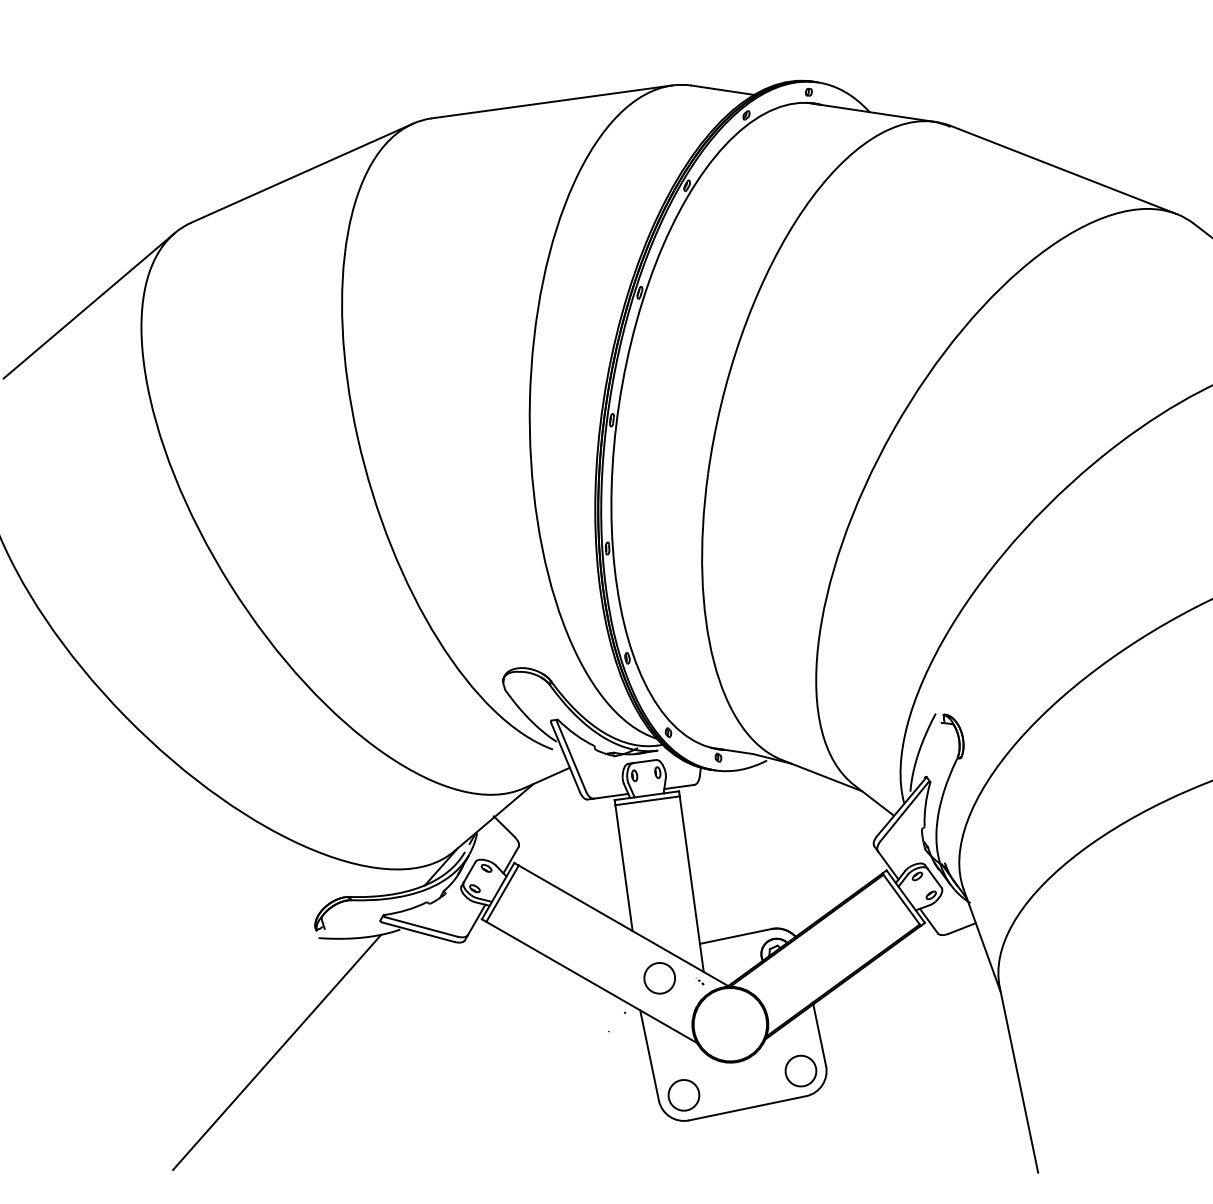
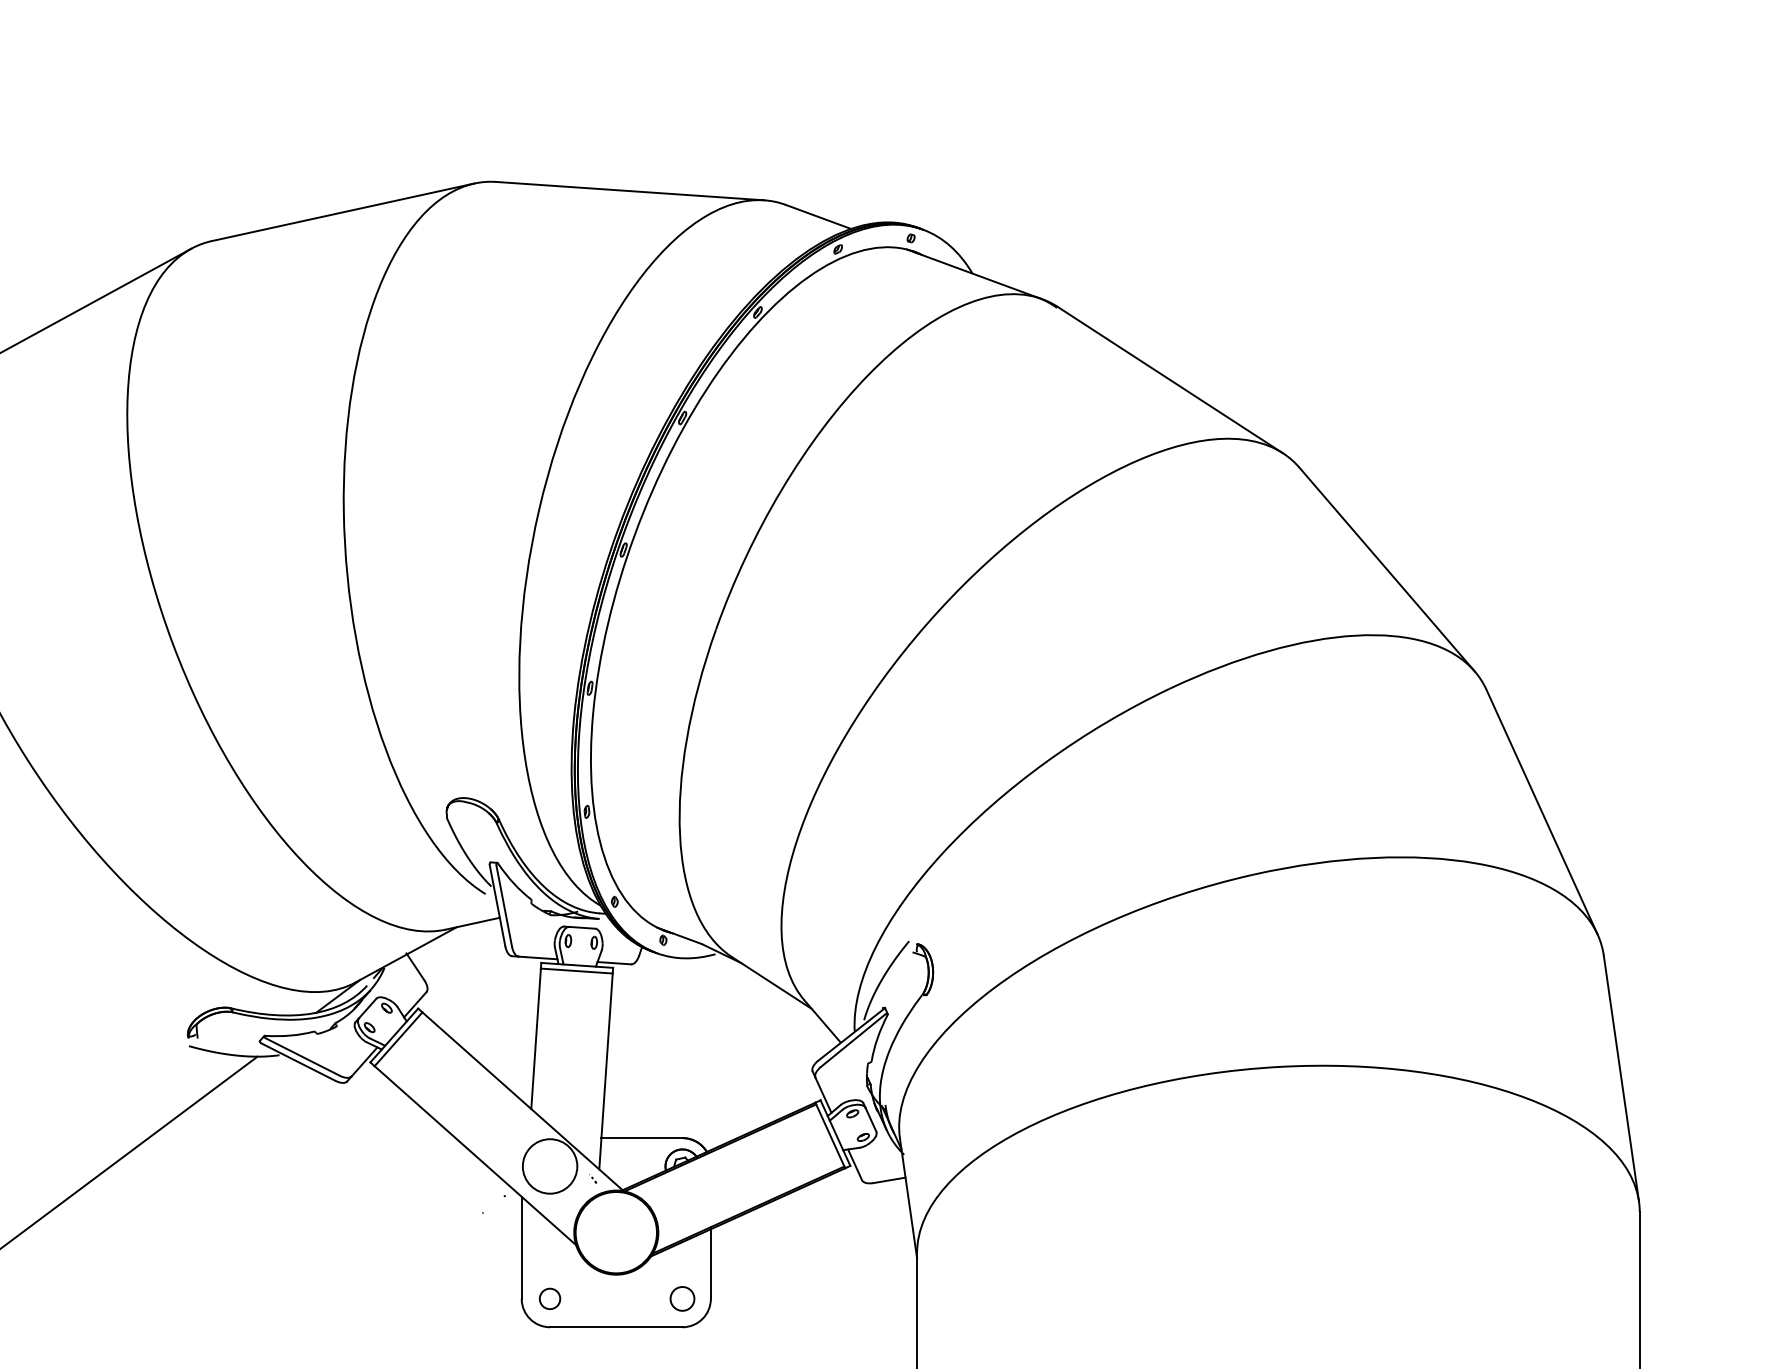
circle: (660, 978) -> (550, 1166), size x1.6
circle: (800, 1070) -> (682, 1298), size x0.7
circle: (683, 1095) -> (549, 1298), size x0.6

